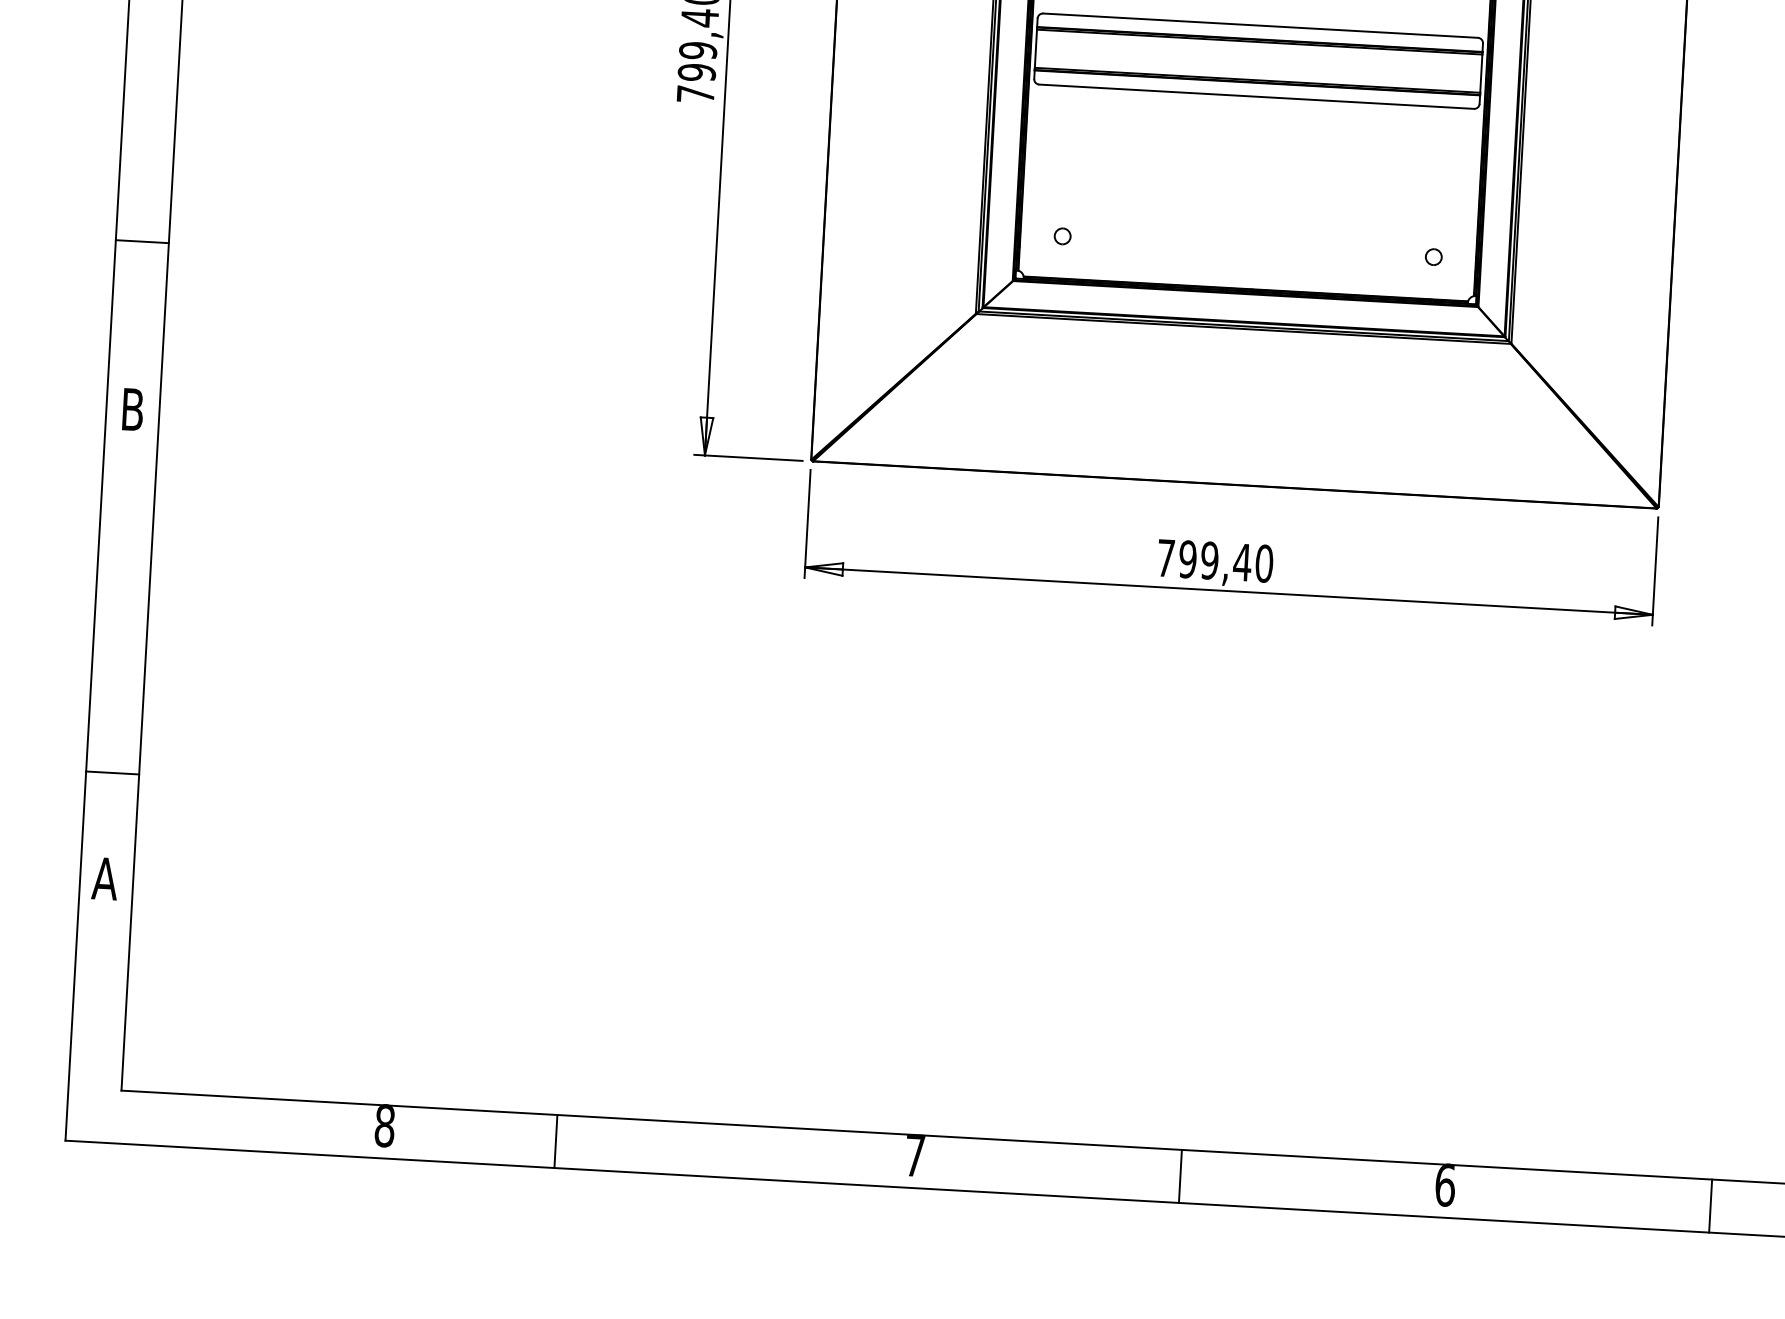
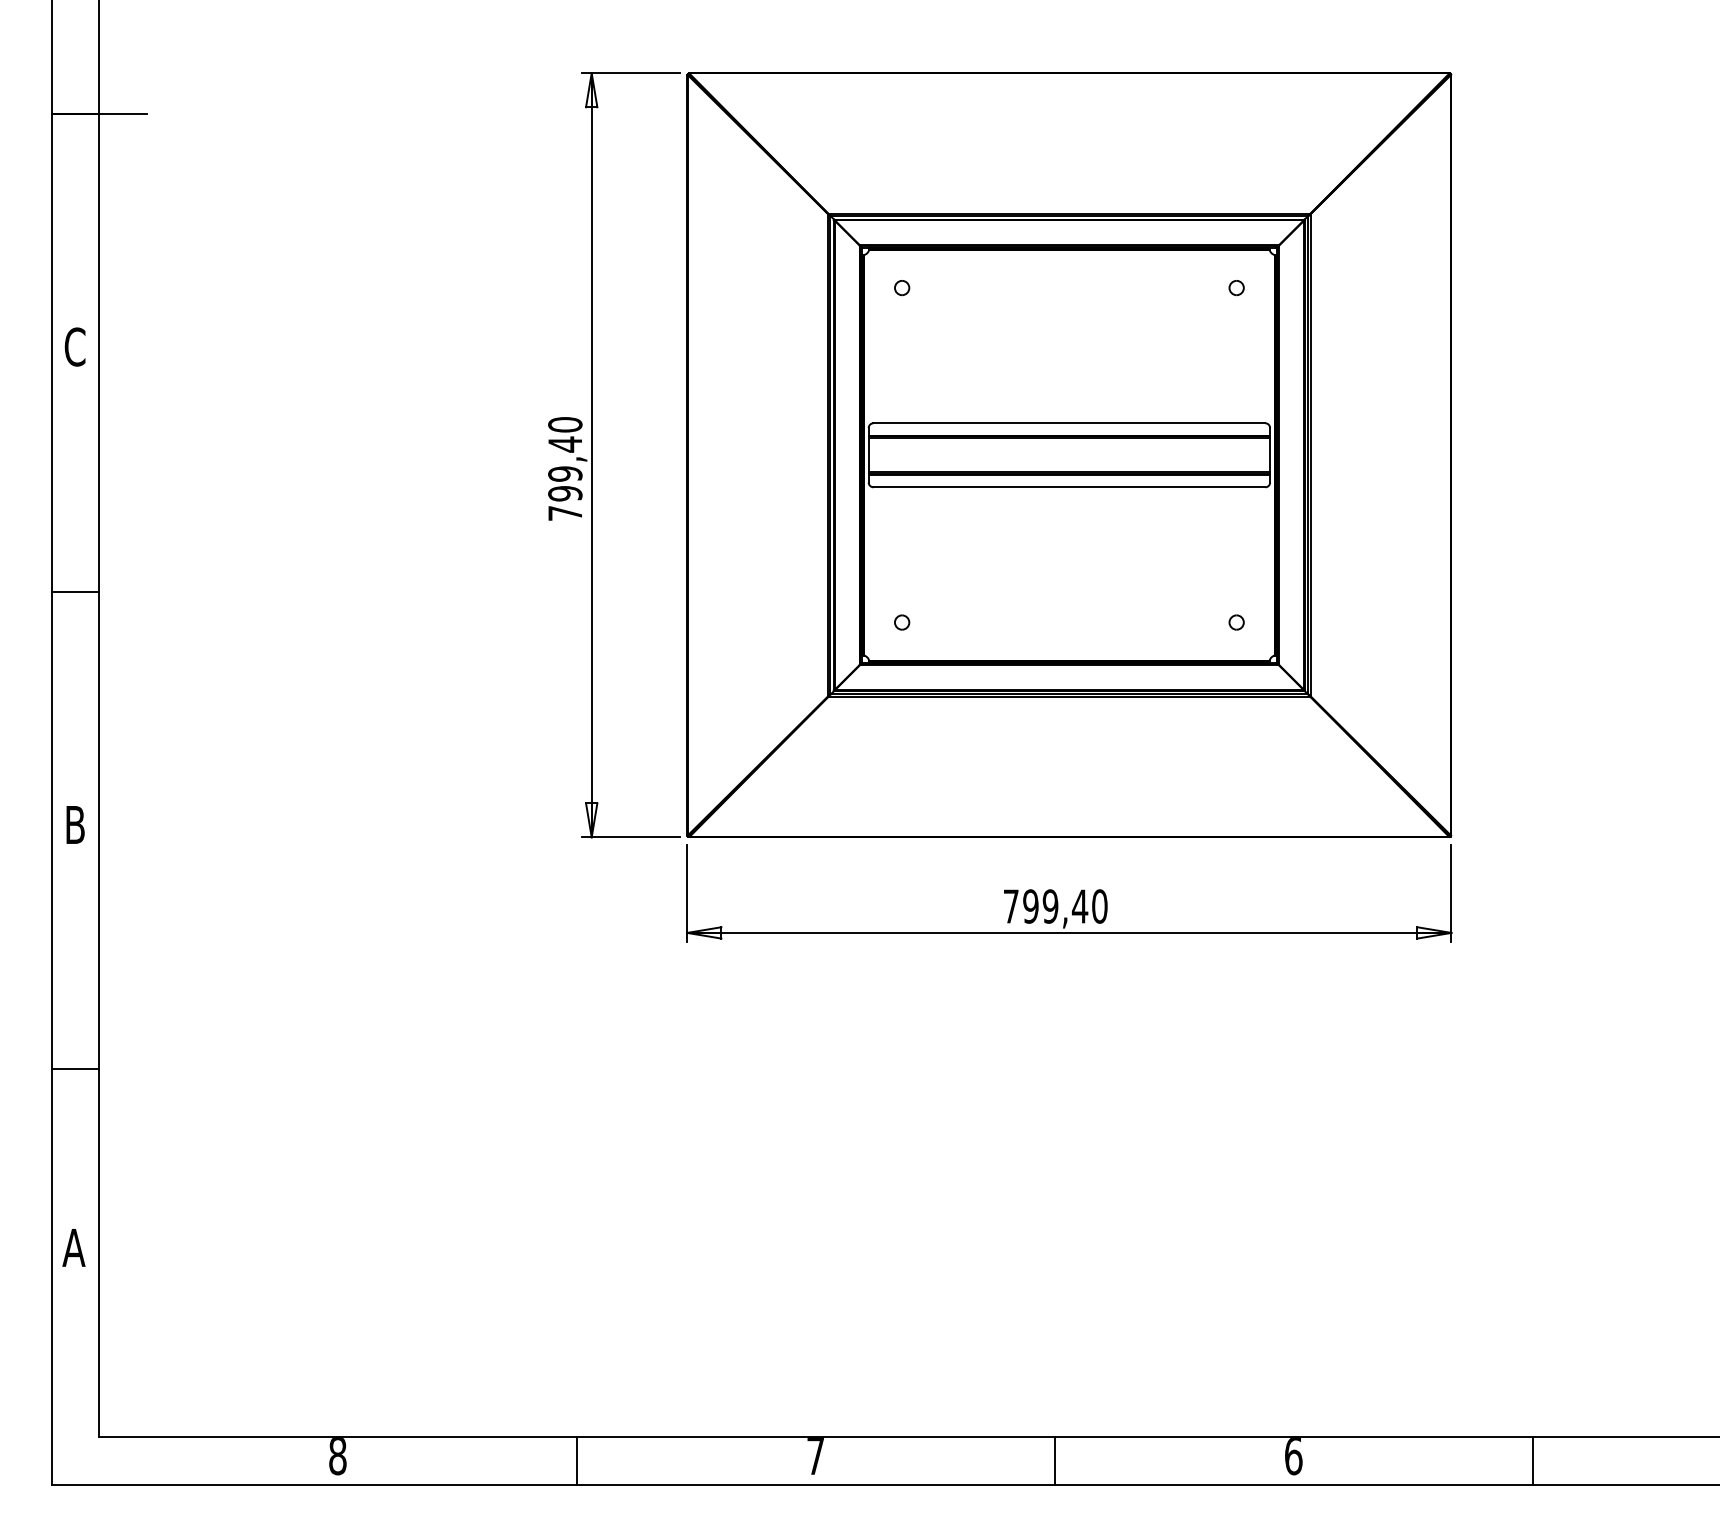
line: (142, 241) -> (75, 591), moved
line: (112, 773) -> (75, 1069), moved
line: (556, 1141) -> (577, 1461), moved

